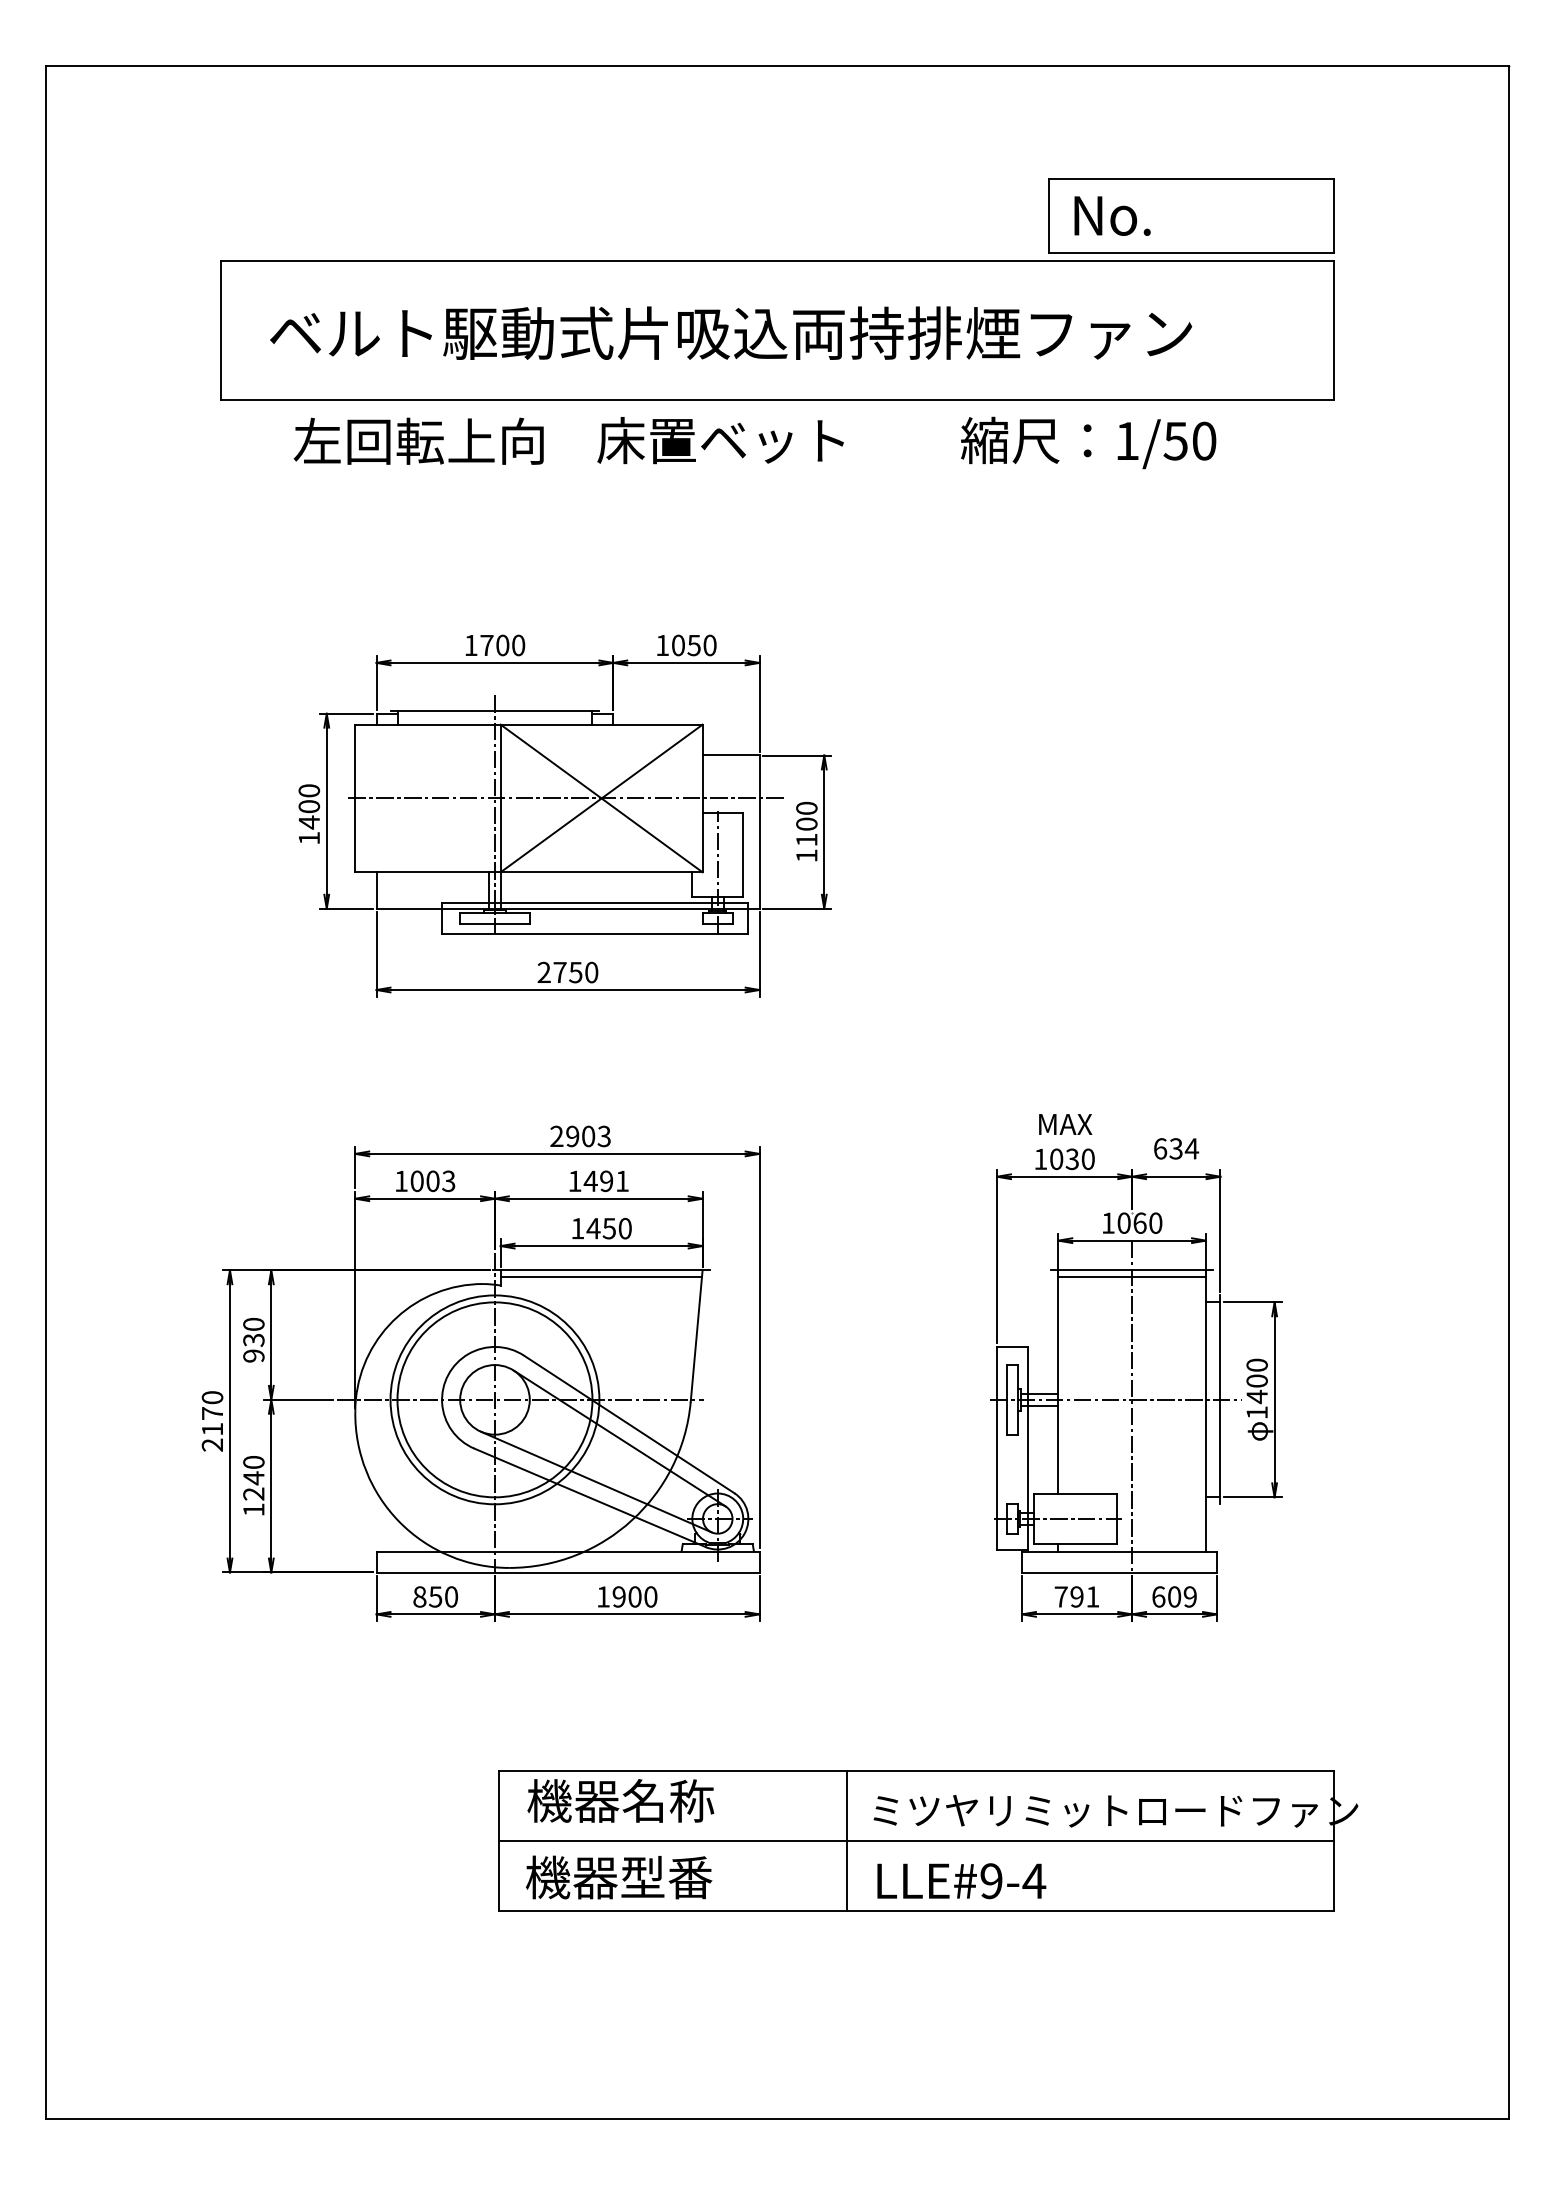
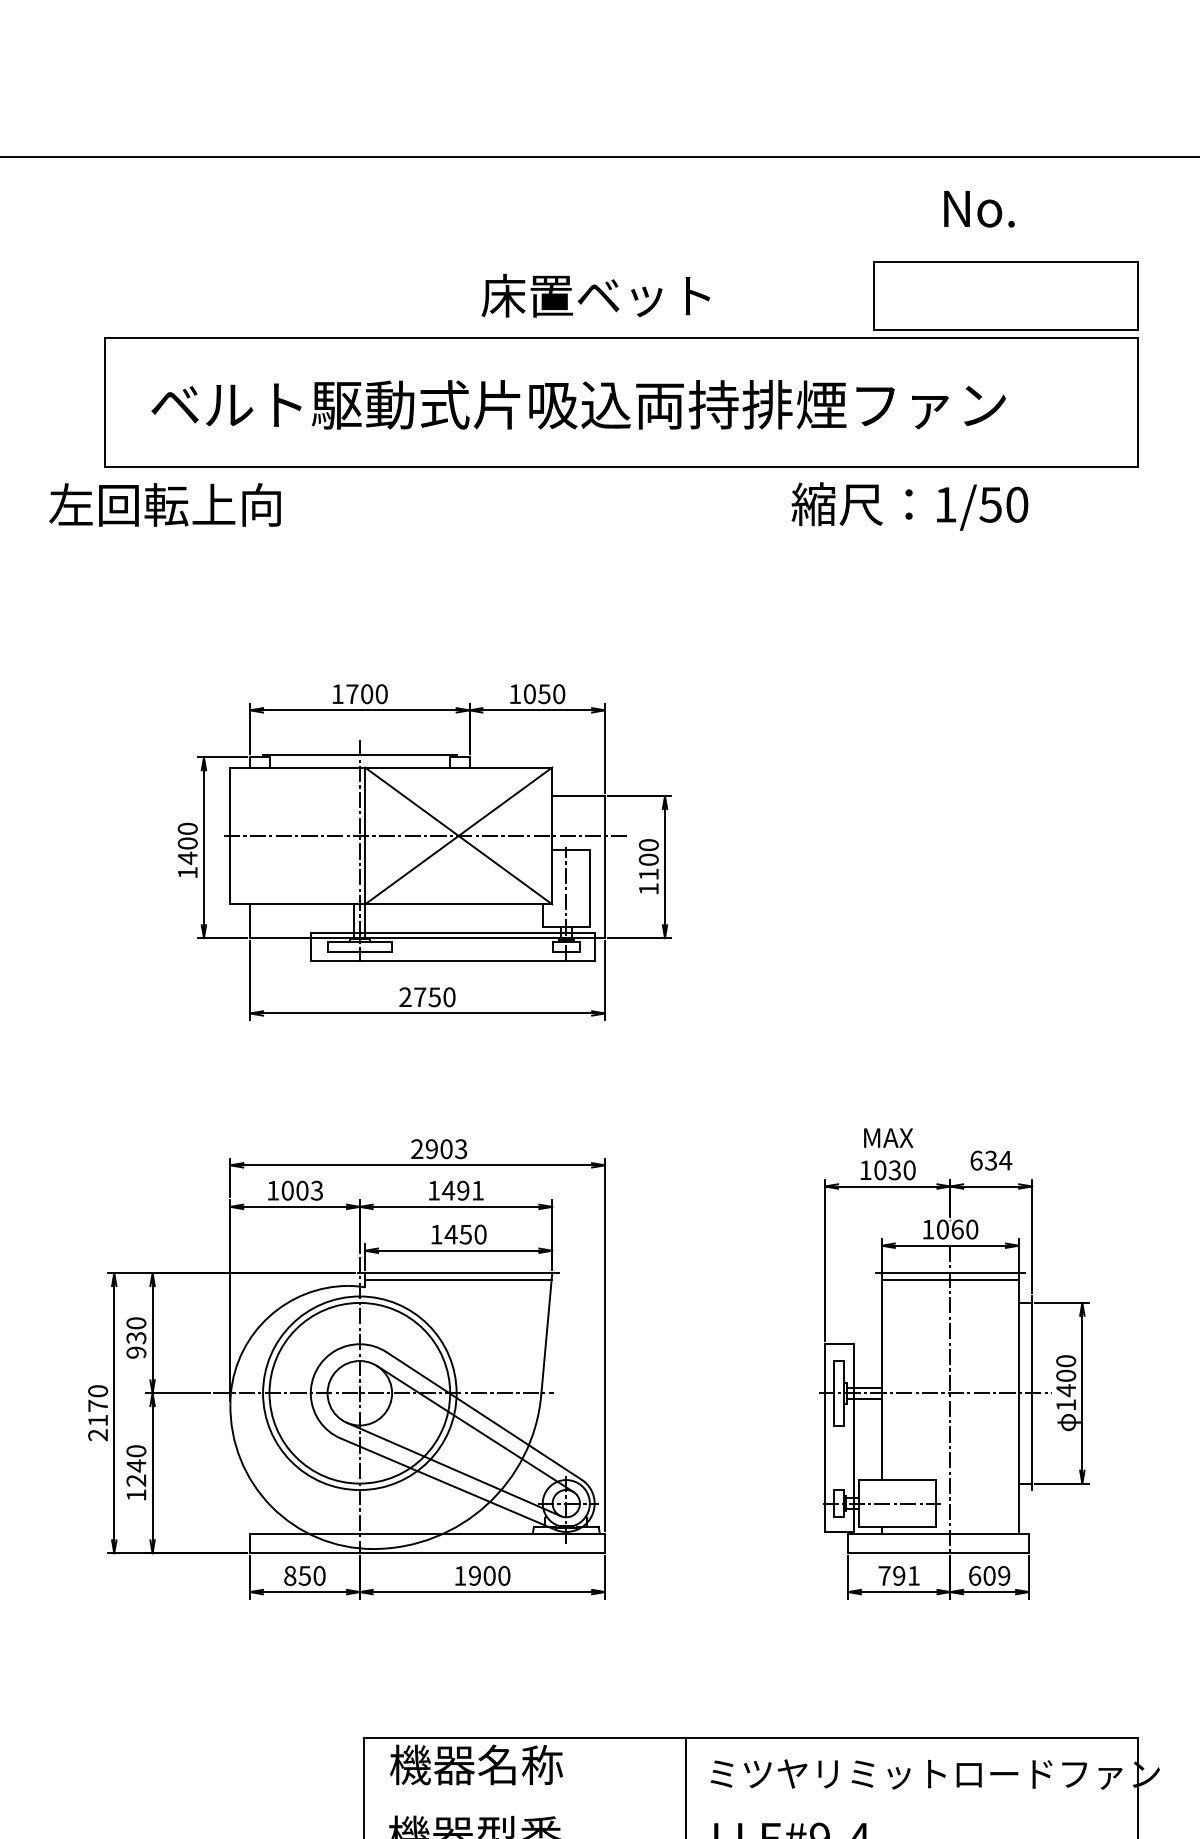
text: (1112, 215) -> (979, 208), moved
text: (418, 440) -> (164, 504), moved
text: (720, 440) -> (595, 295), moved
line: (916, 1840) -> (750, 1801), removed

